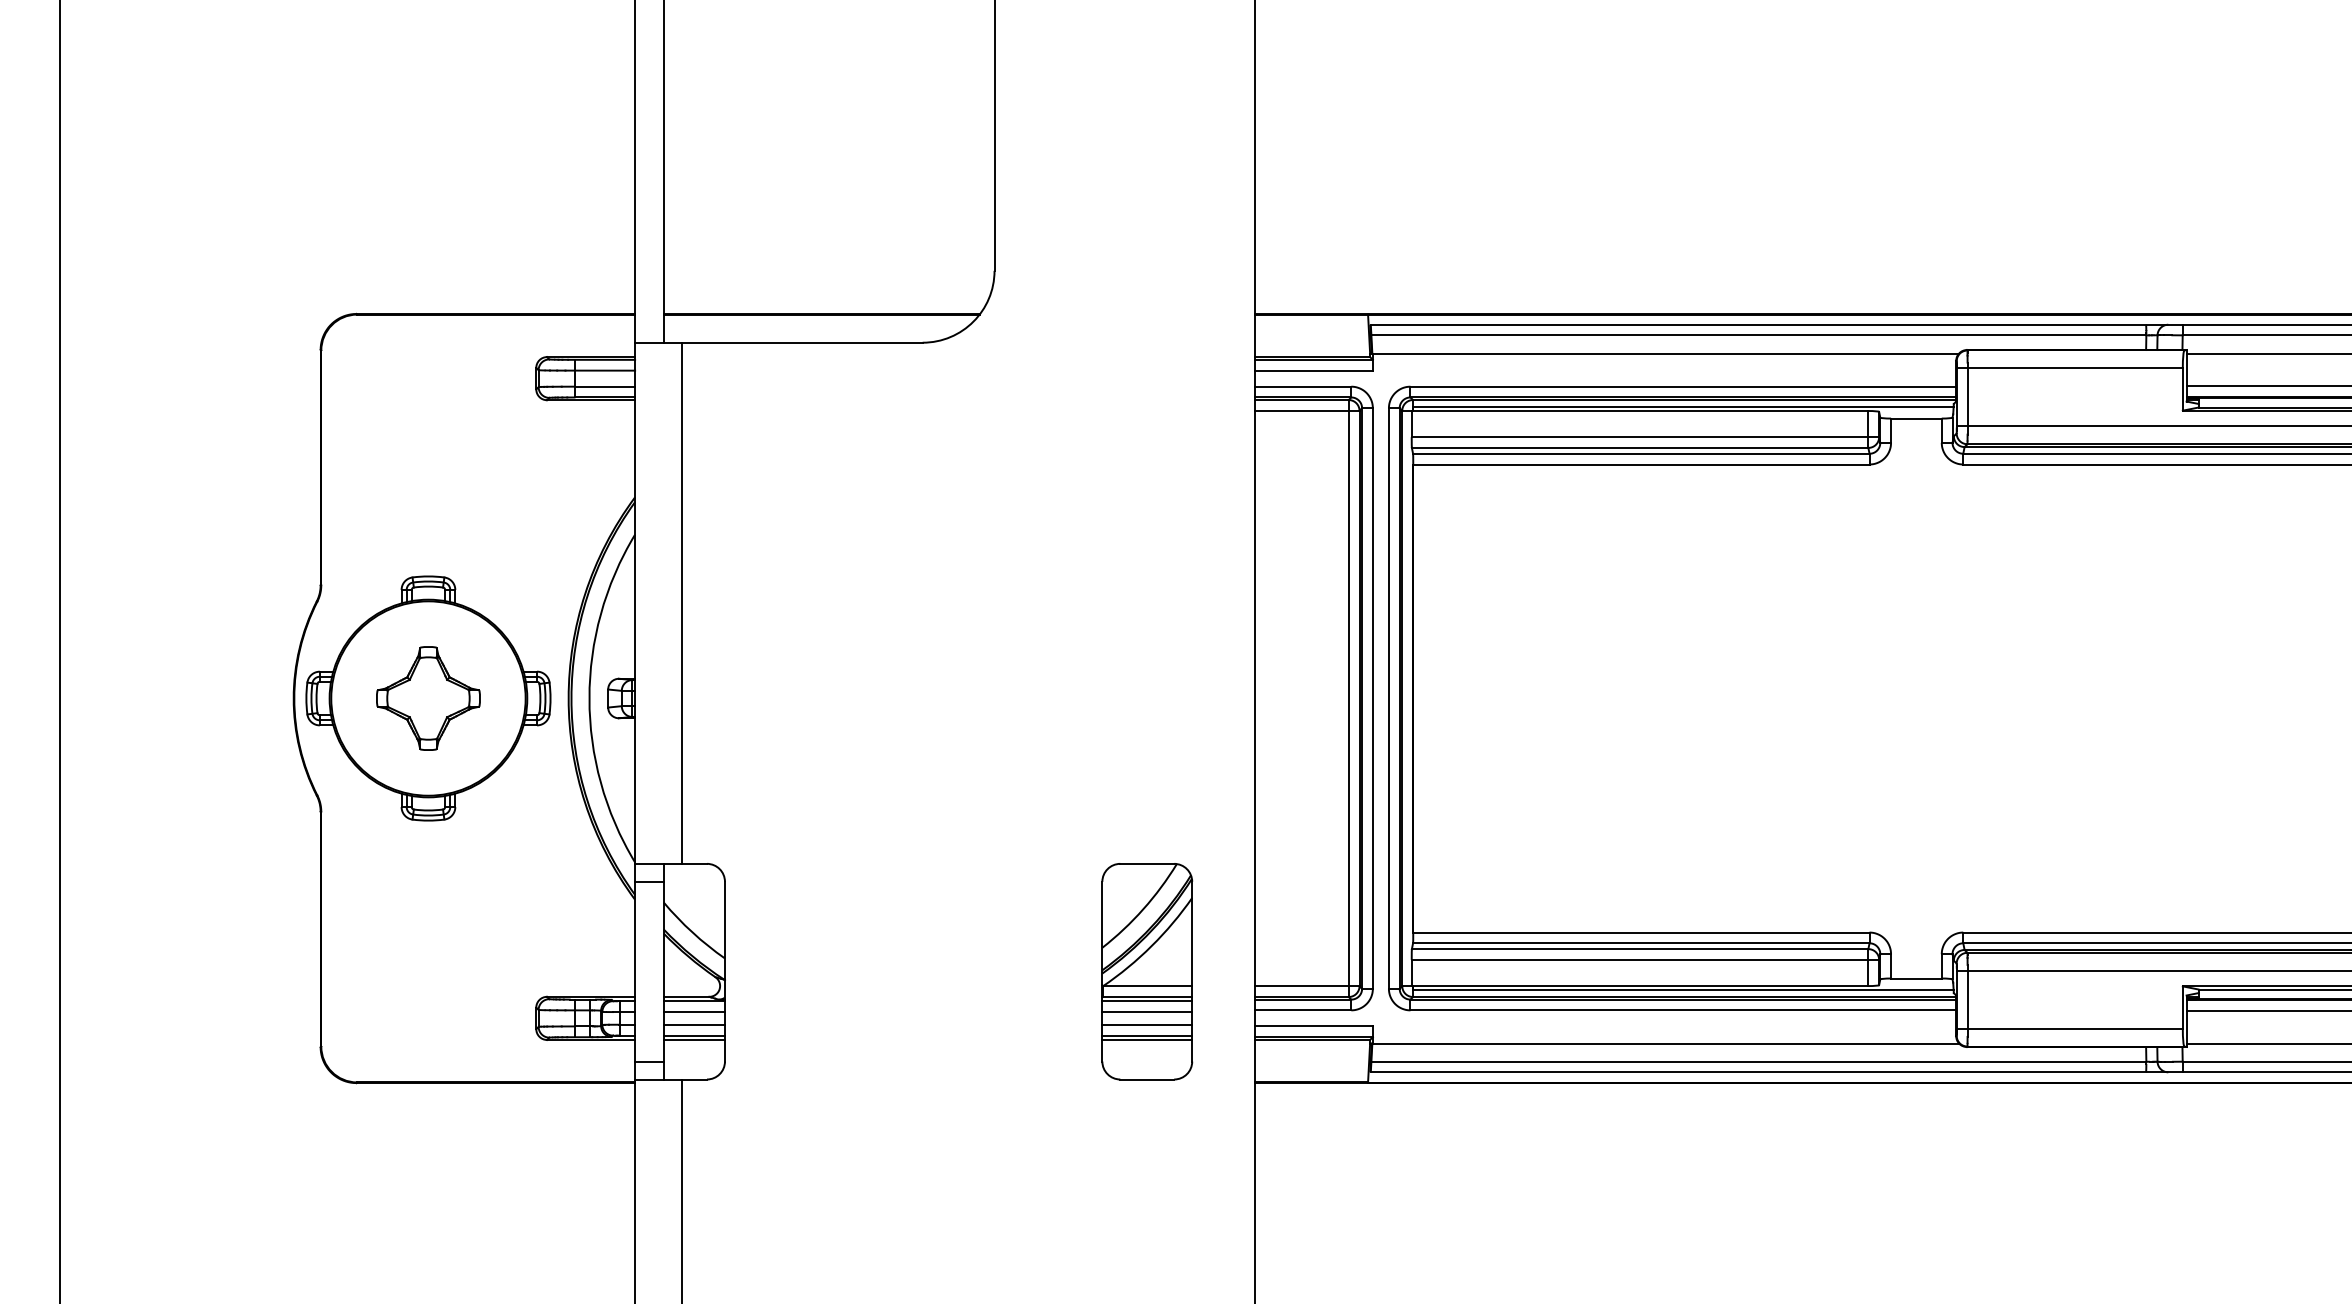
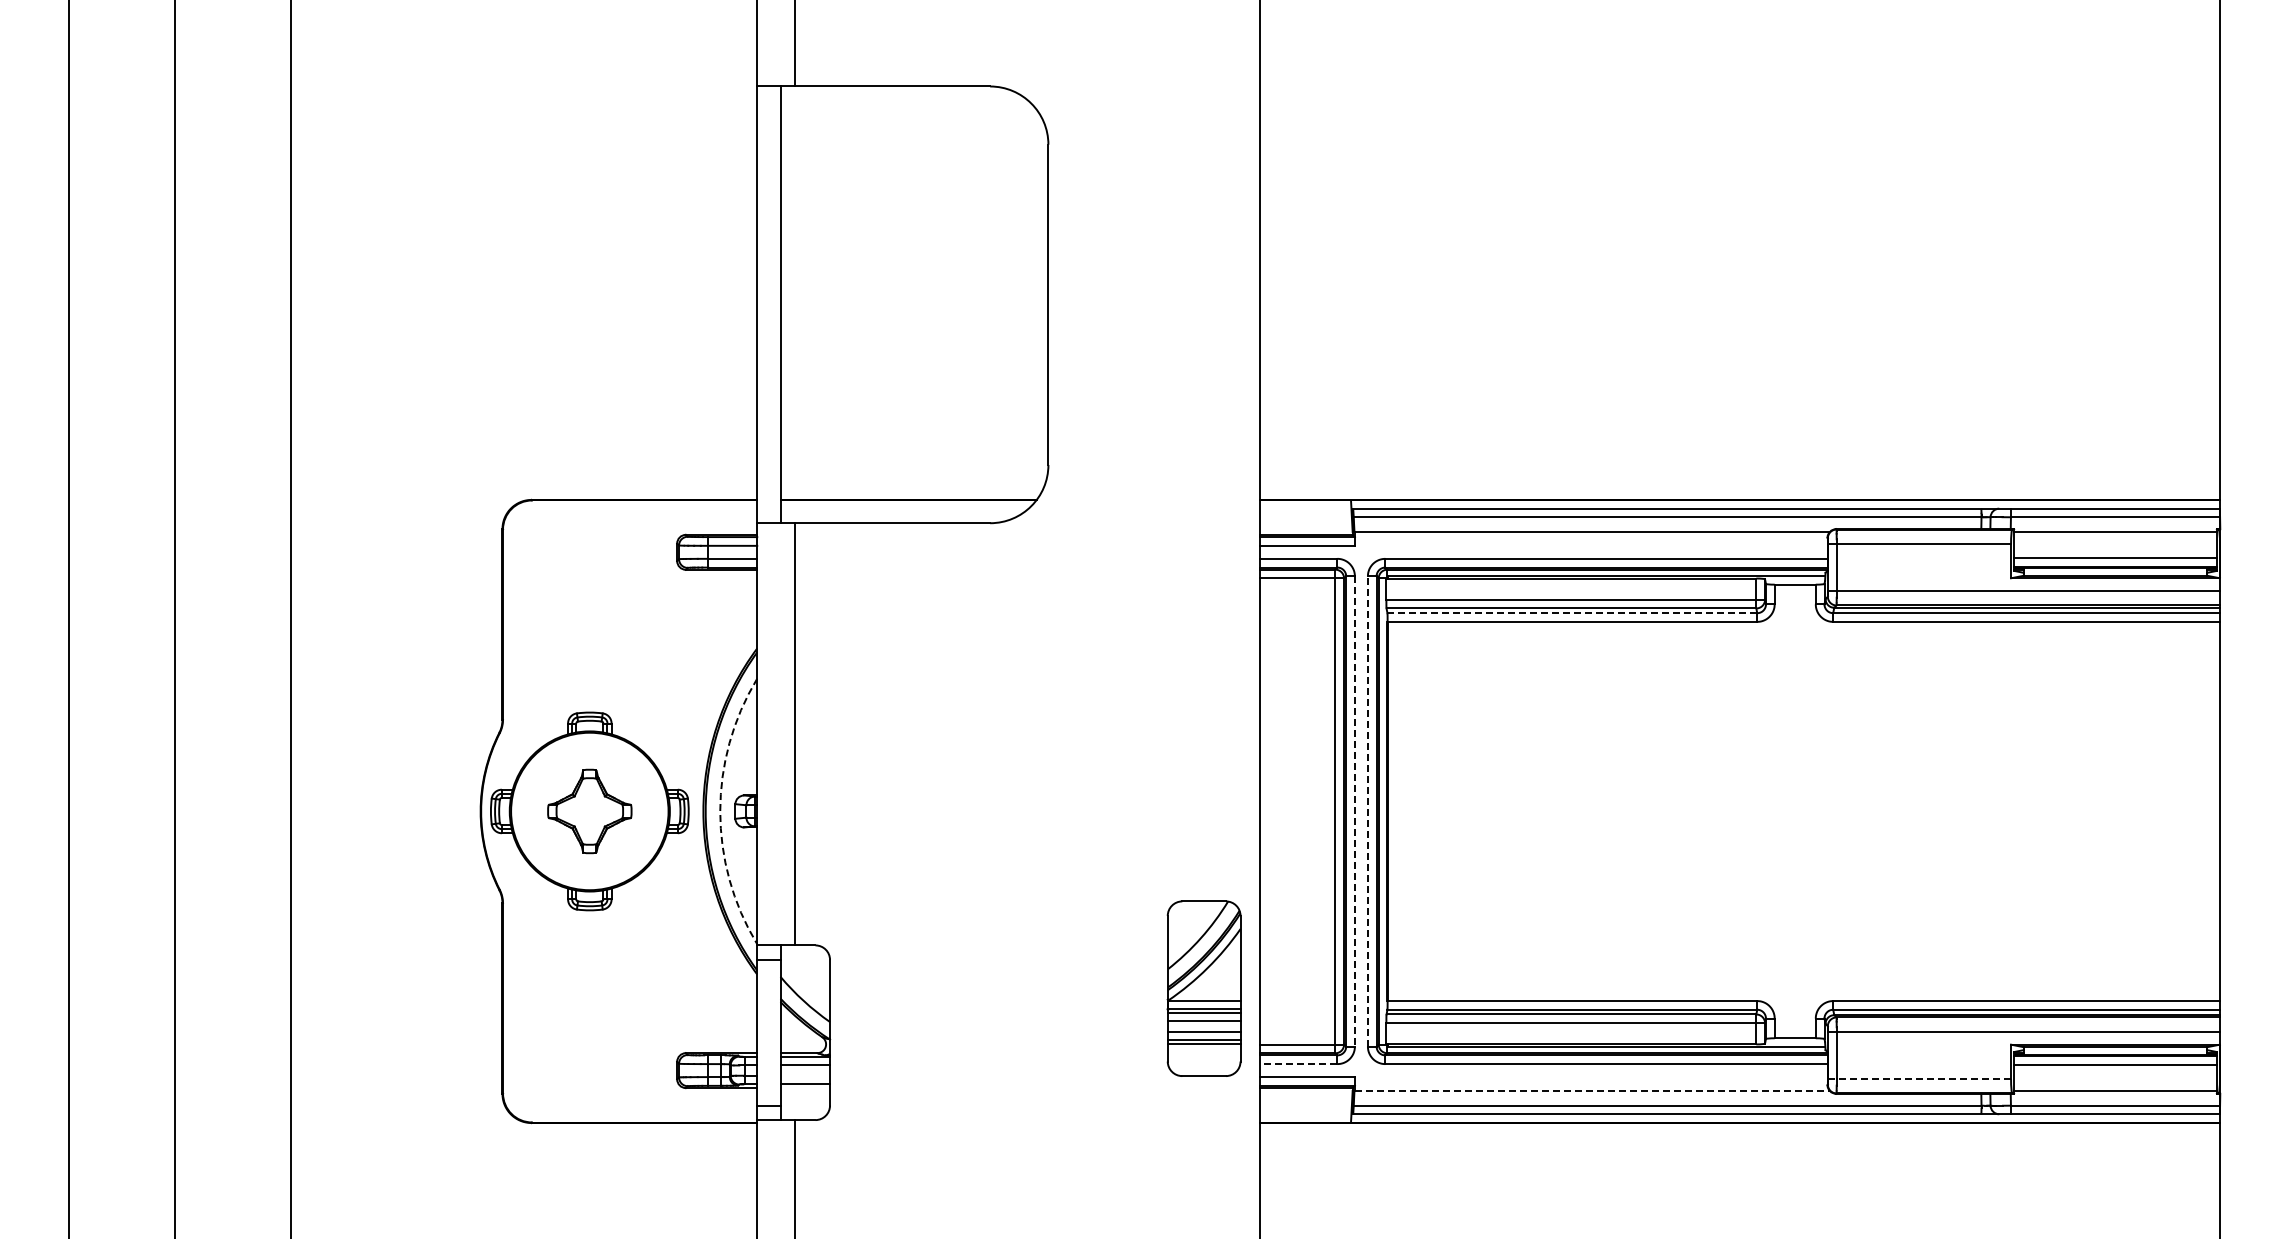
line: (1641, 454) -> (1572, 613), solid -> dashed
line: (1388, 697) -> (1367, 810), solid -> dashed
arc: (589, 698) -> (720, 811), solid -> dashed
line: (1372, 698) -> (1354, 811), solid -> dashed
part: (1146, 971) -> (1203, 988), moved
line: (1303, 1010) -> (1298, 1064), solid -> dashed
line: (694, 1024) -> (805, 1075), removed
line: (2069, 1028) -> (1919, 1078), solid -> dashed
line: (694, 1040) -> (805, 1088), removed
line: (1666, 1042) -> (1592, 1090), solid -> dashed

